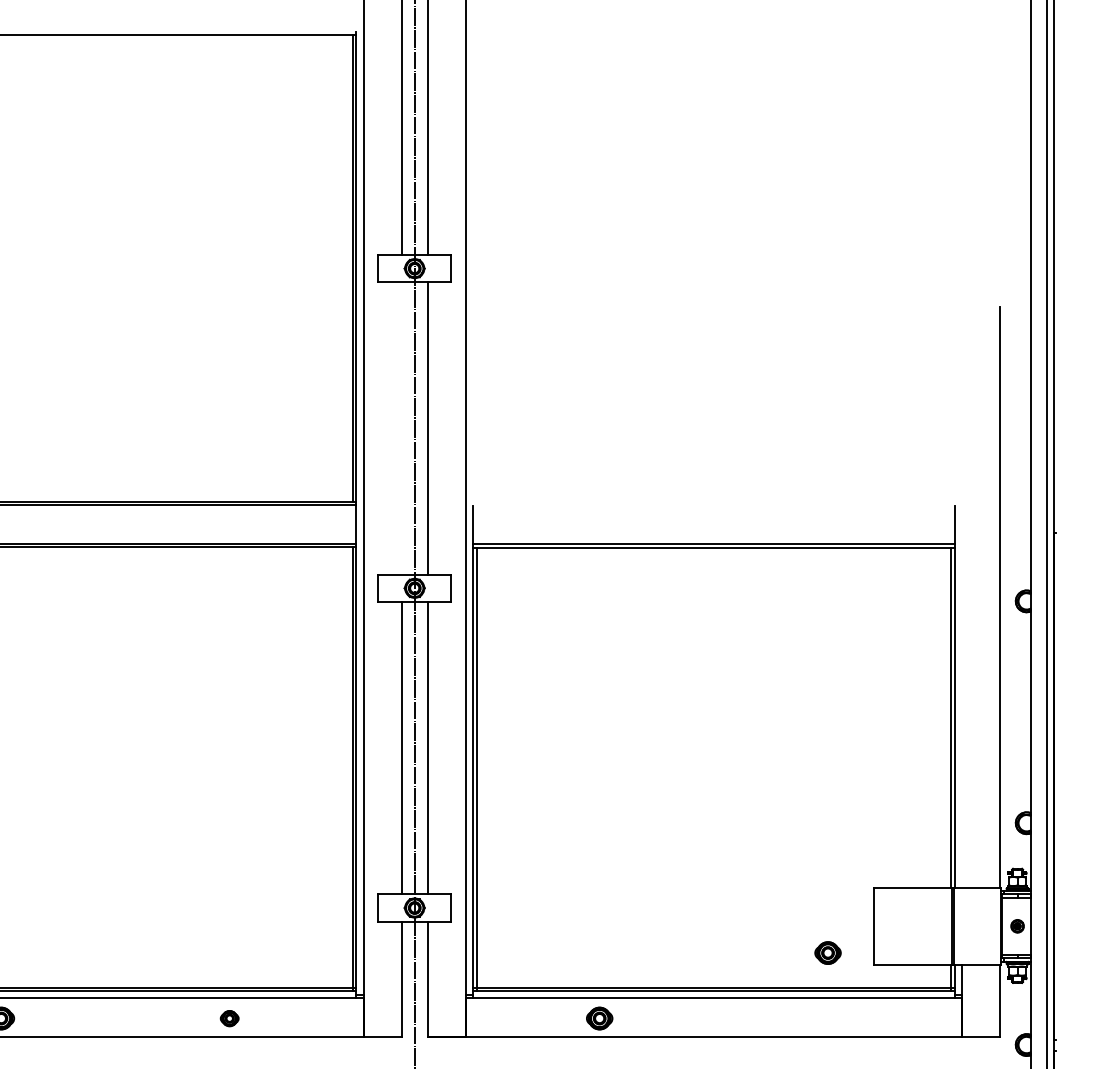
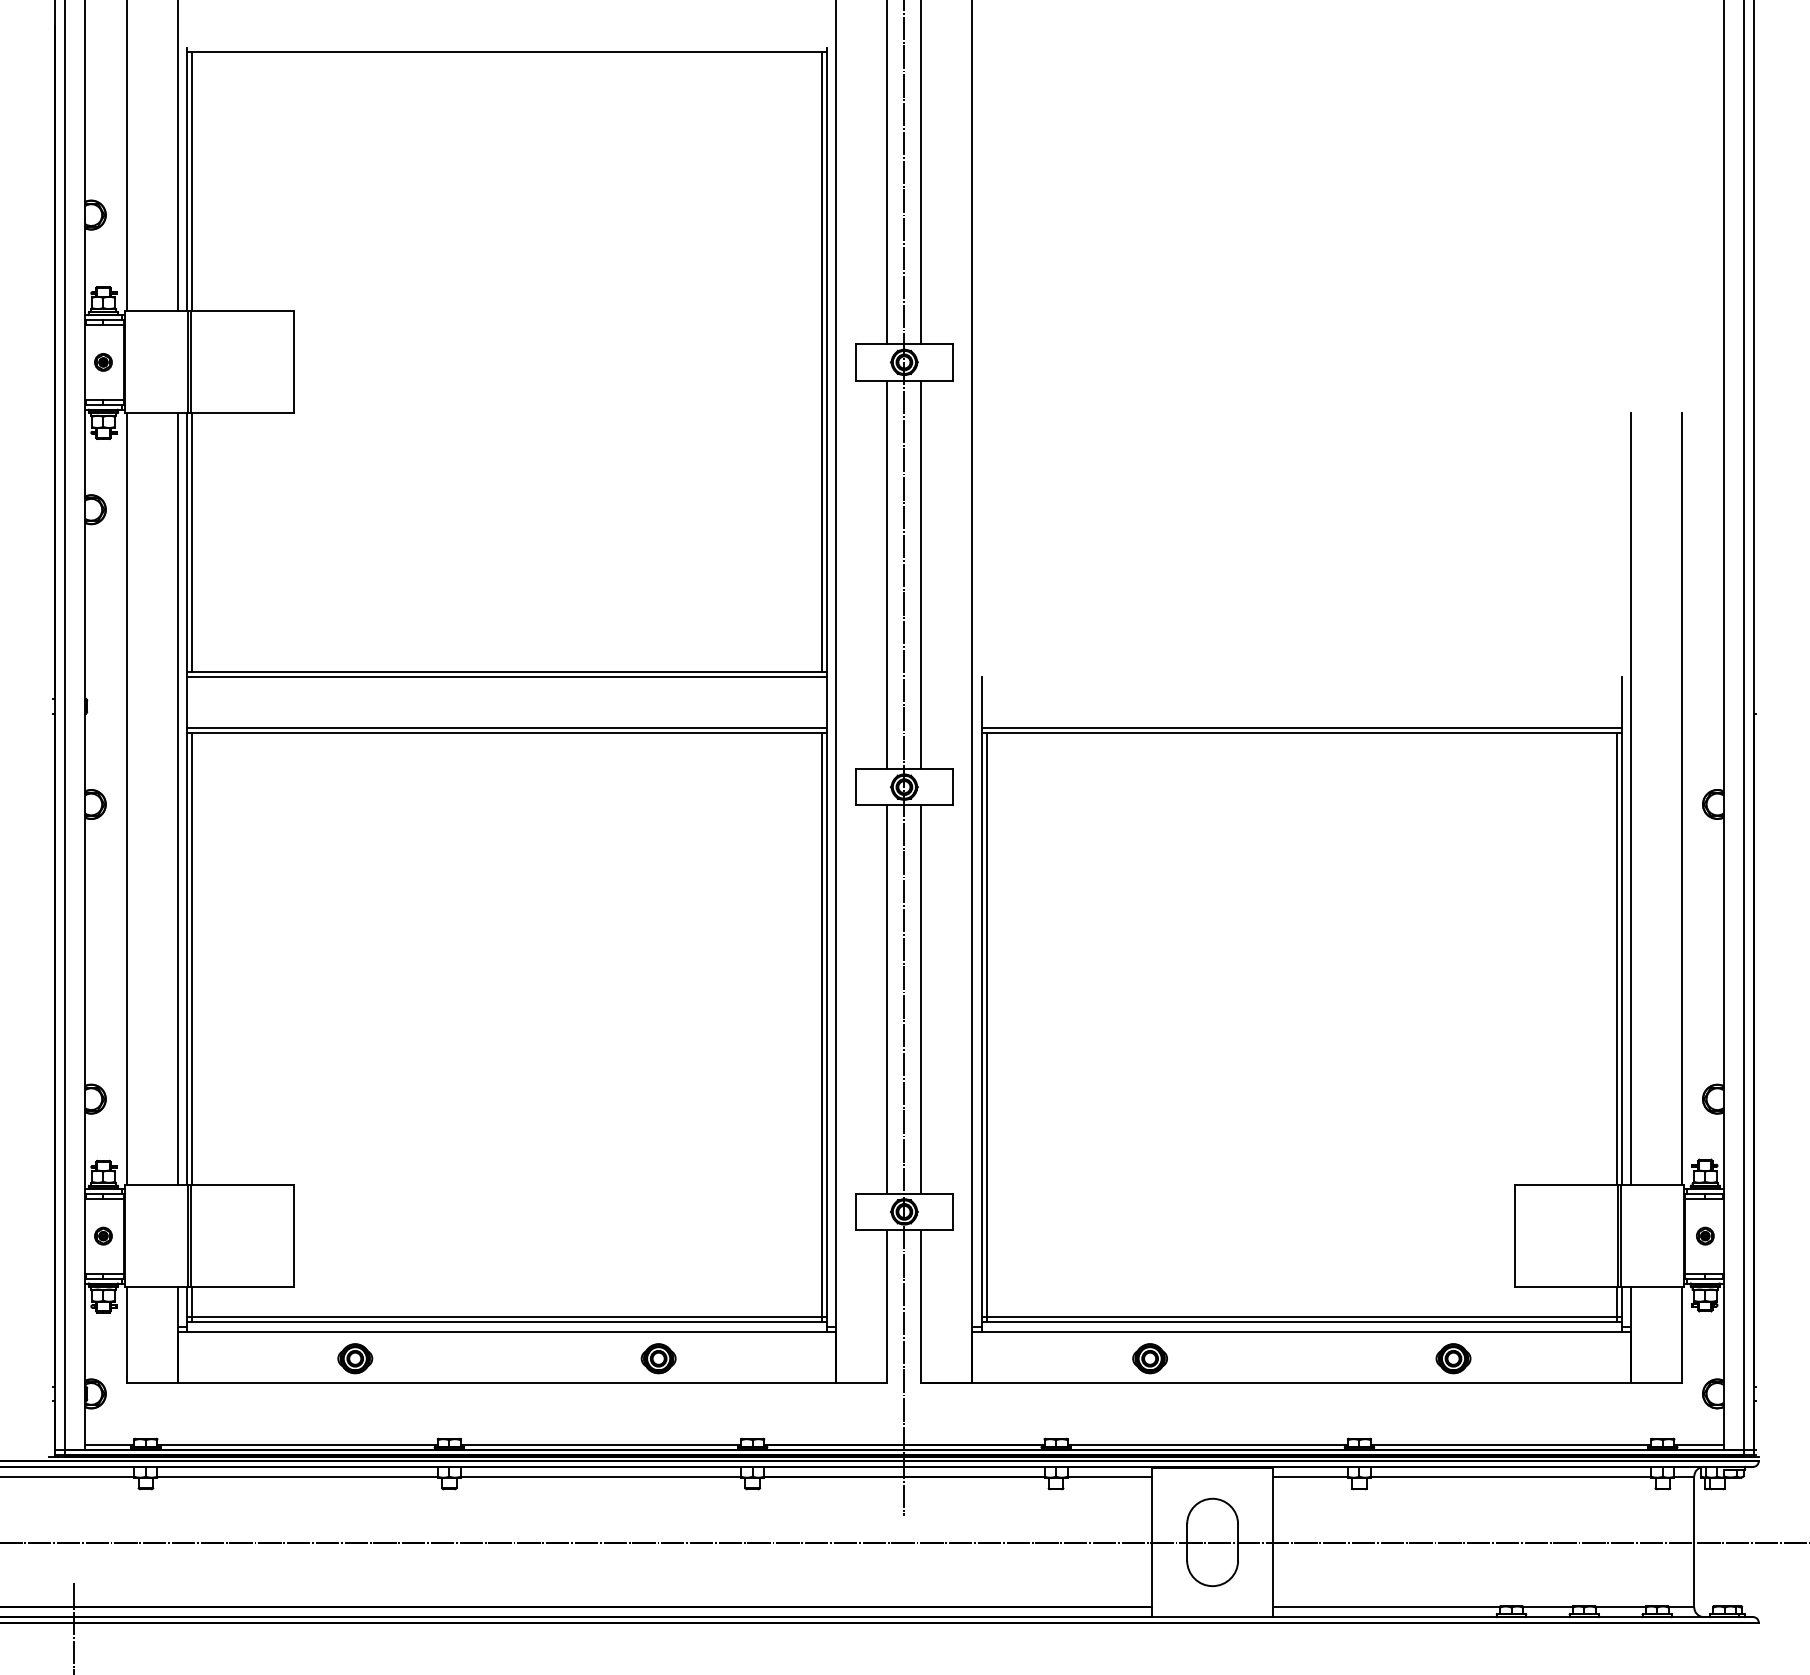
line: (402, 428) -> (887, 574), added
line: (962, 597) -> (1631, 799), added
part: (828, 952) -> (1453, 1358), moved
part: (229, 1018) -> (658, 1358), size x1.43

